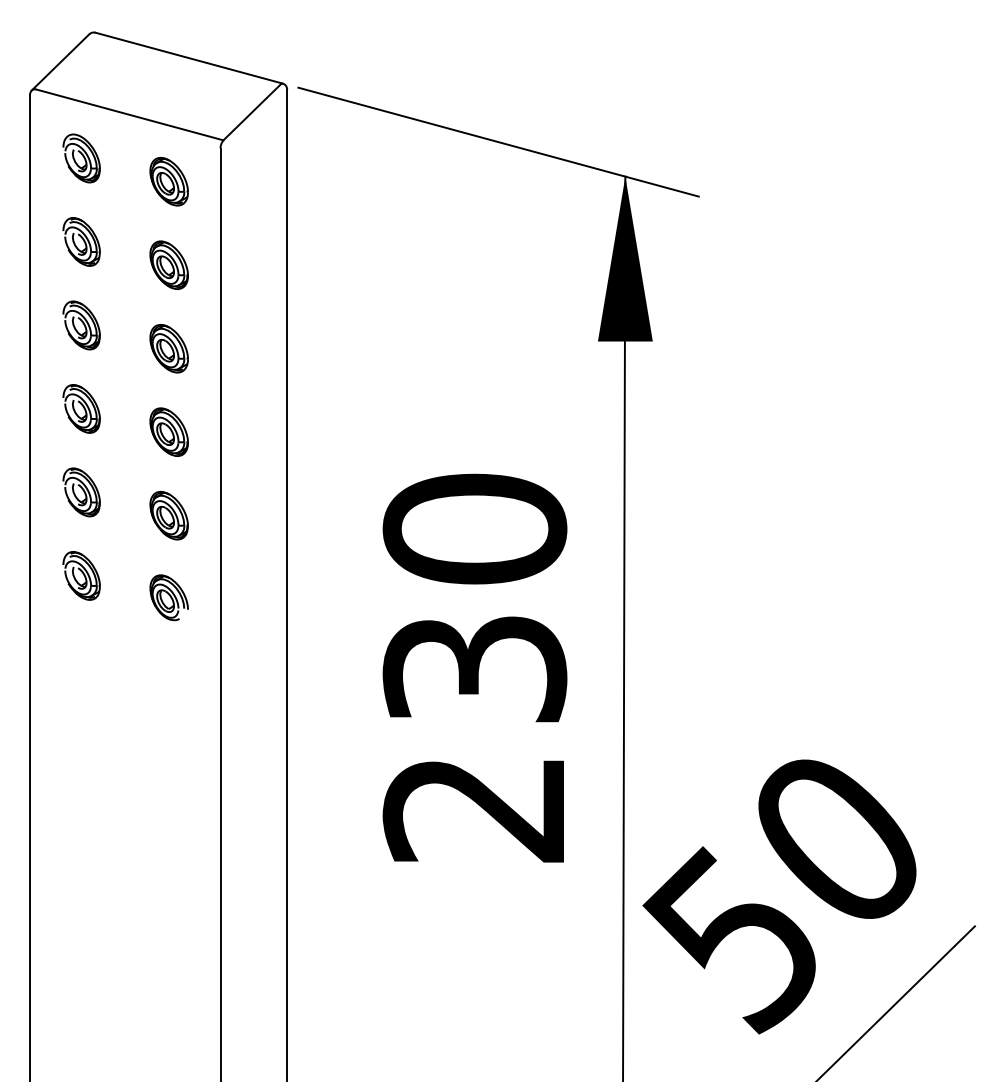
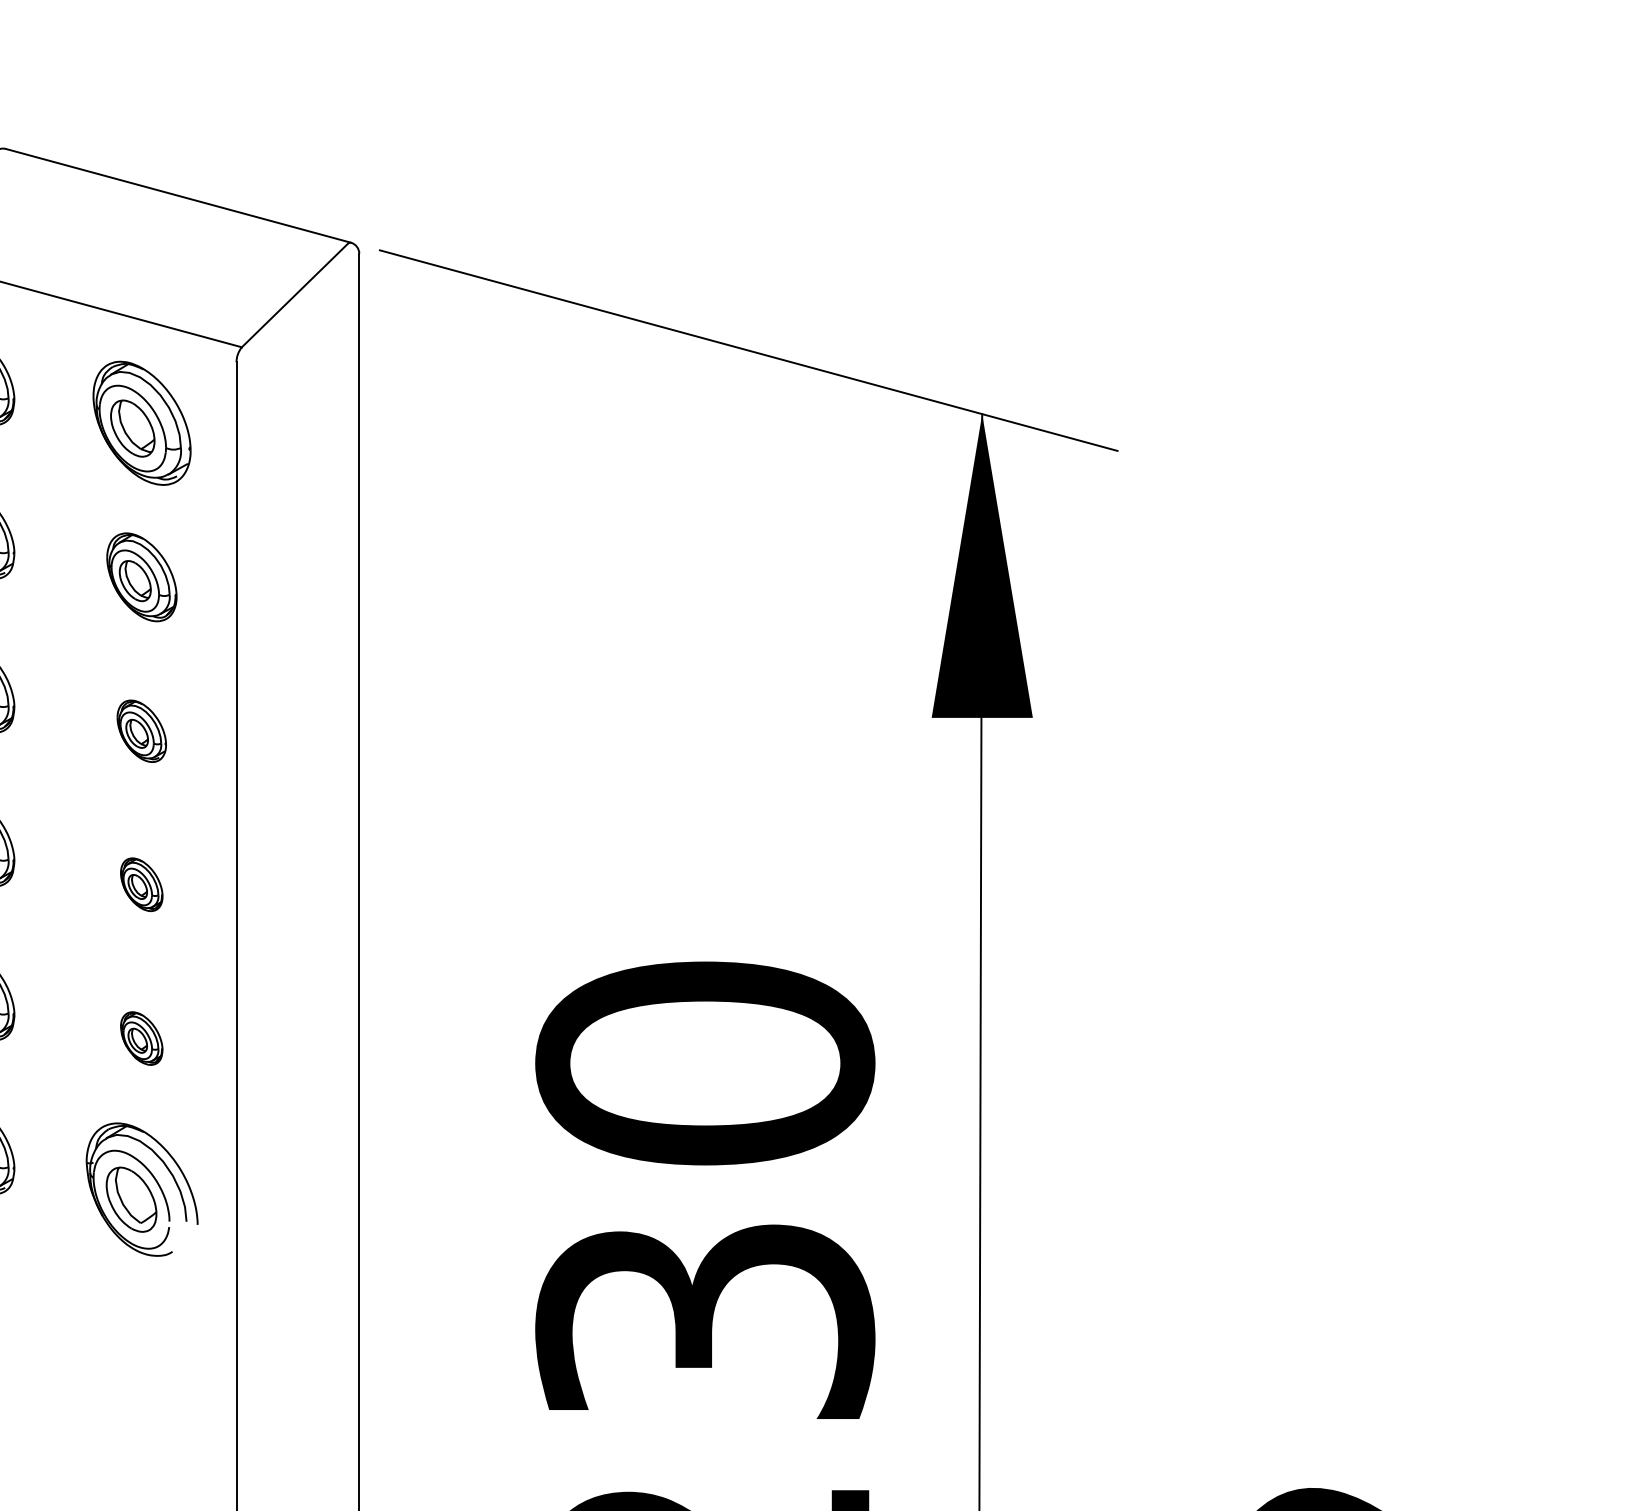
part: (168, 181) -> (140, 423), size x1.4
part: (168, 348) -> (140, 730), size x0.7
part: (168, 431) -> (140, 883), size x0.6
part: (168, 515) -> (140, 1038), size x0.6
part: (168, 597) -> (140, 1189), size x1.6

